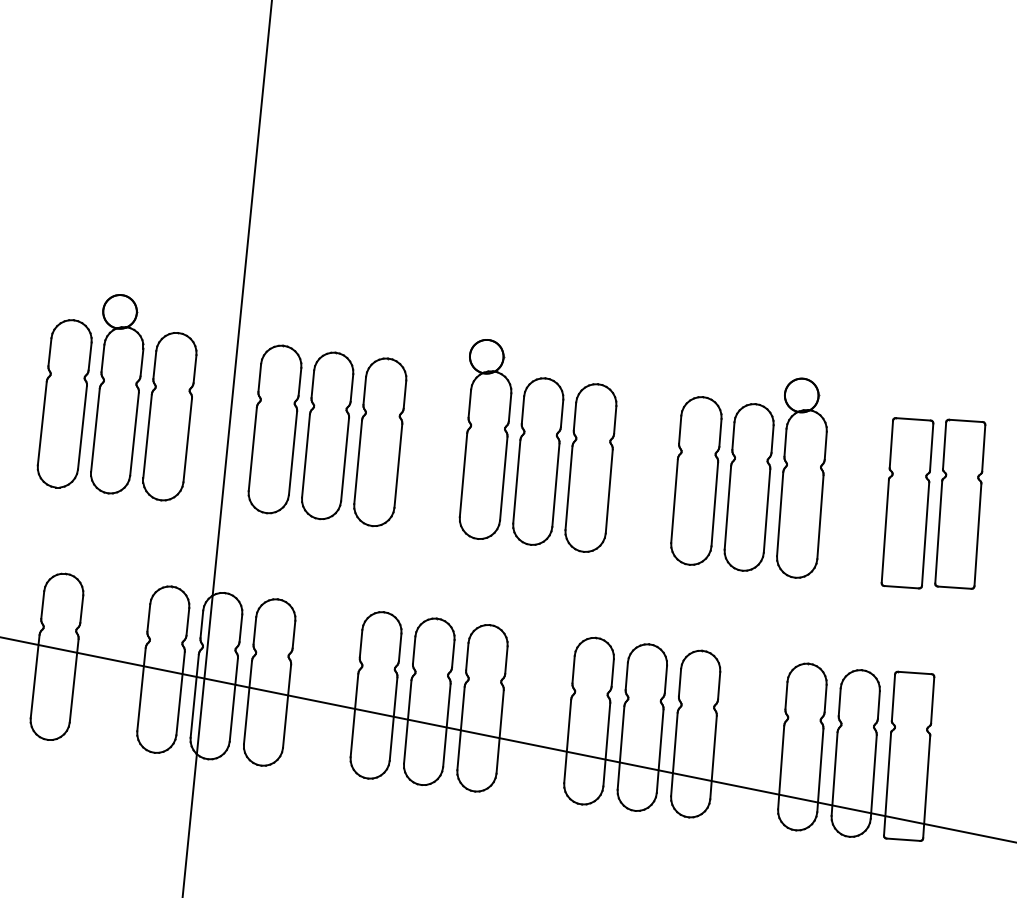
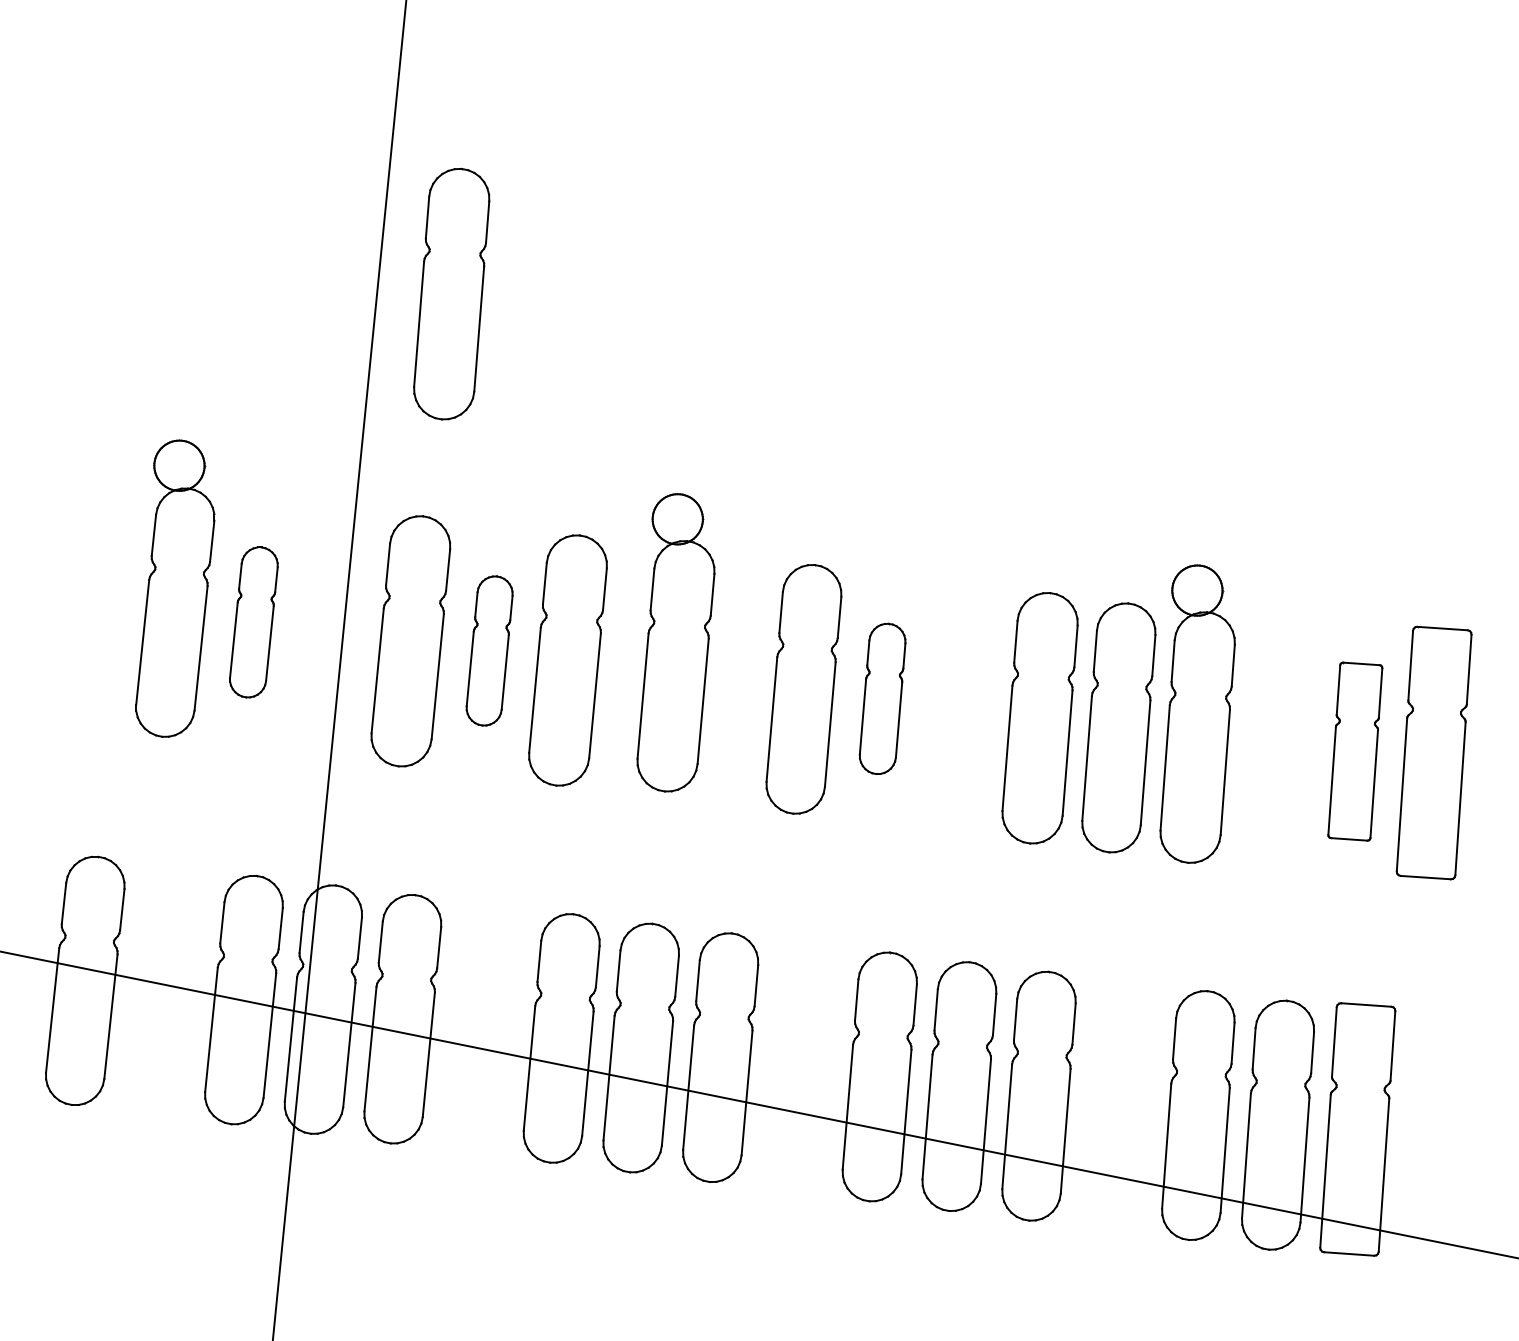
part: (302, 196) -> (451, 293), added
part: (64, 403) -> (96, 602), removed
part: (169, 416) -> (253, 621), size x0.6
part: (327, 435) -> (489, 650), size x0.6
part: (485, 439) -> (675, 642), moved
part: (590, 467) -> (881, 698), size x0.6
part: (907, 503) -> (1355, 751), size x0.7

